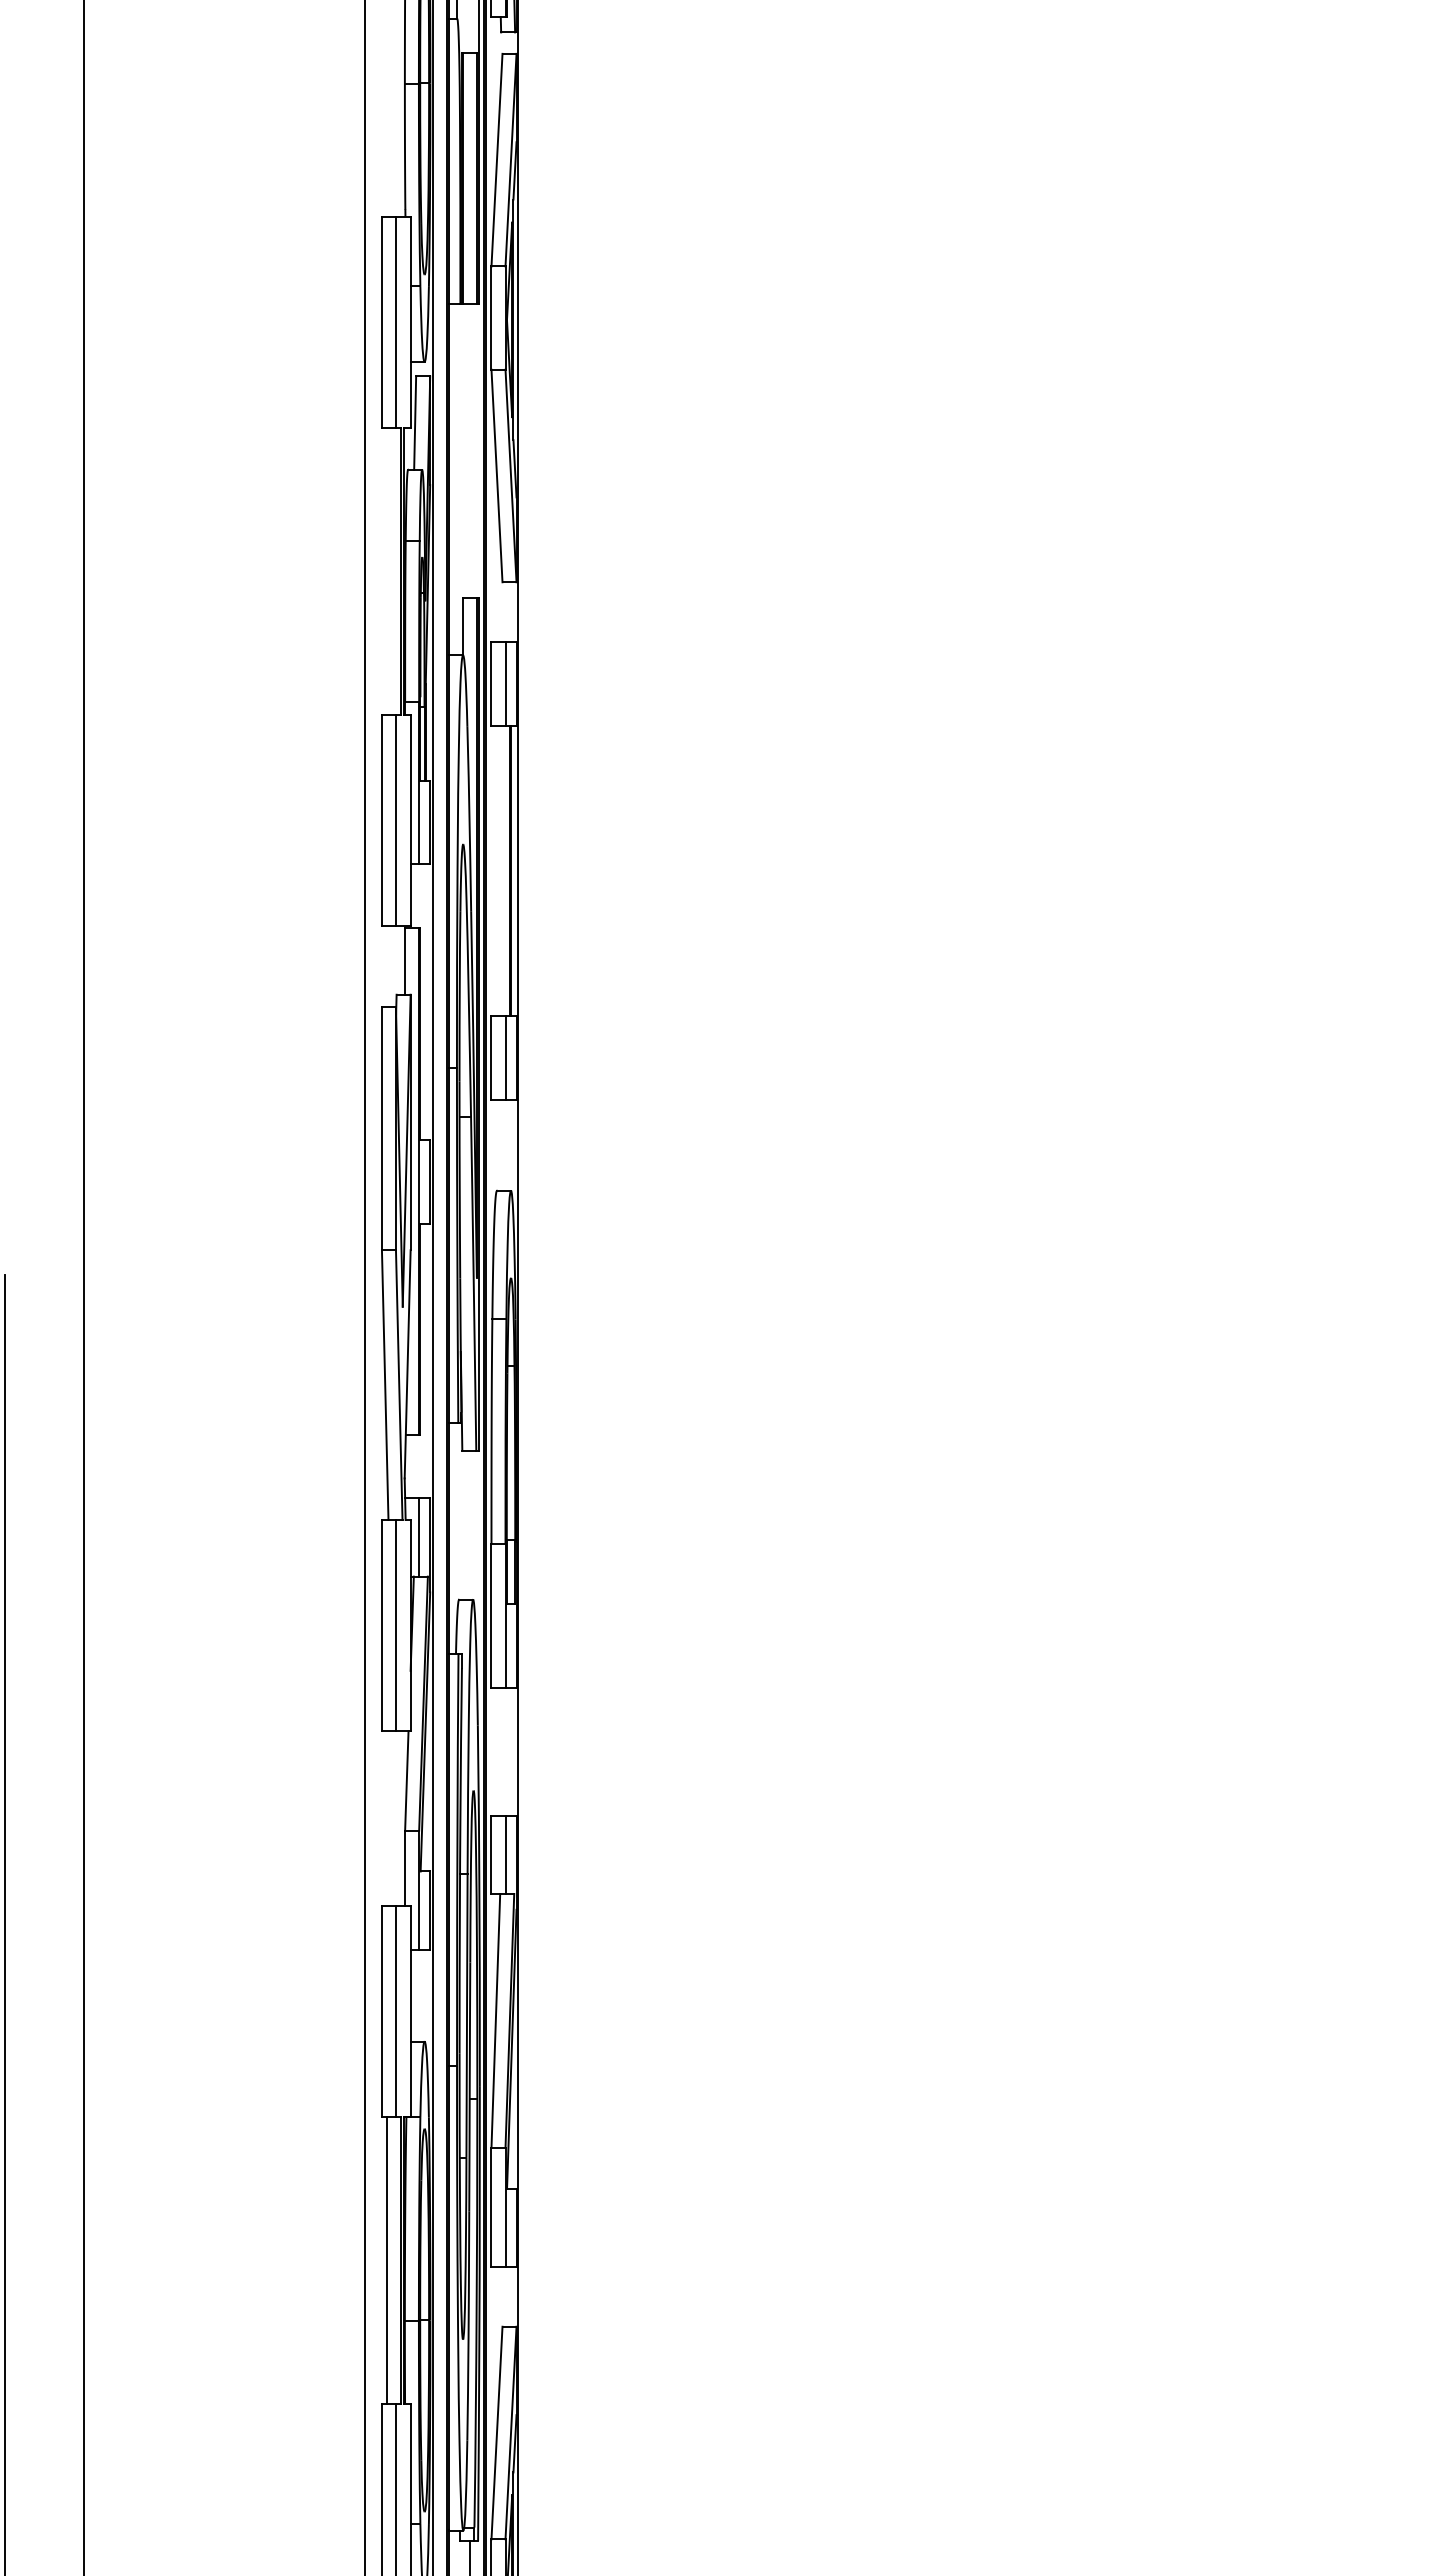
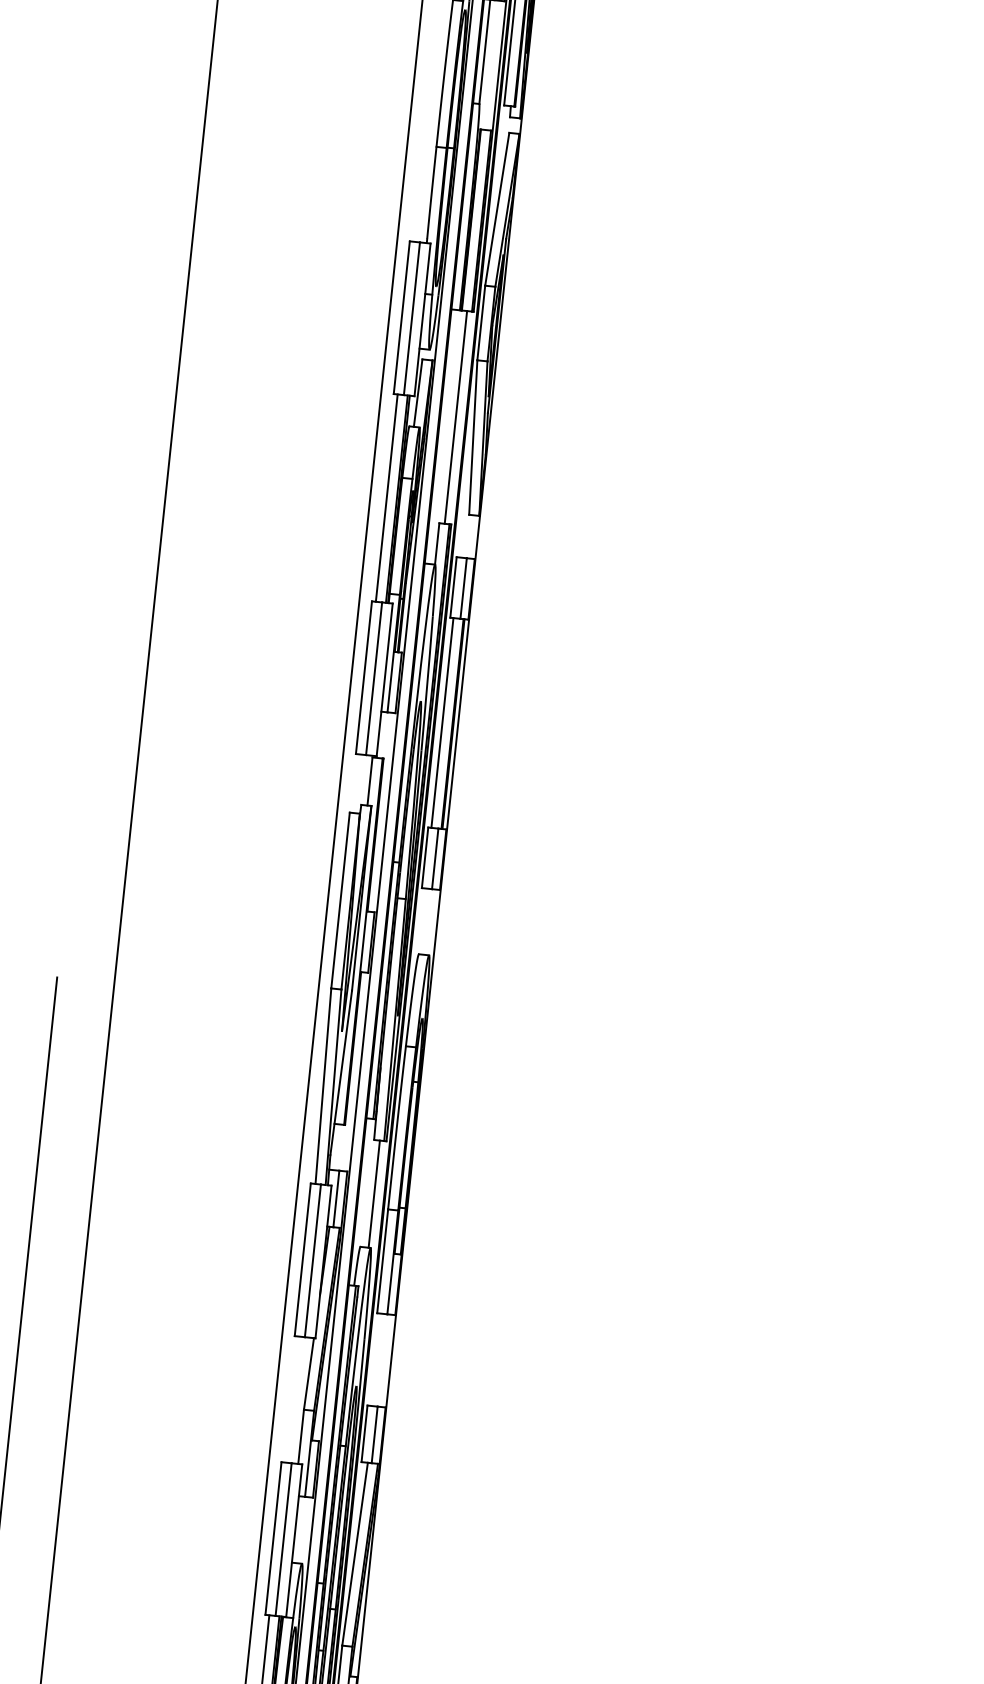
line: (470, 450) -> (456, 417), added
line: (387, 570) -> (386, 497), added
line: (495, 870) -> (442, 722), added
line: (470, 1525) -> (374, 1194), added

